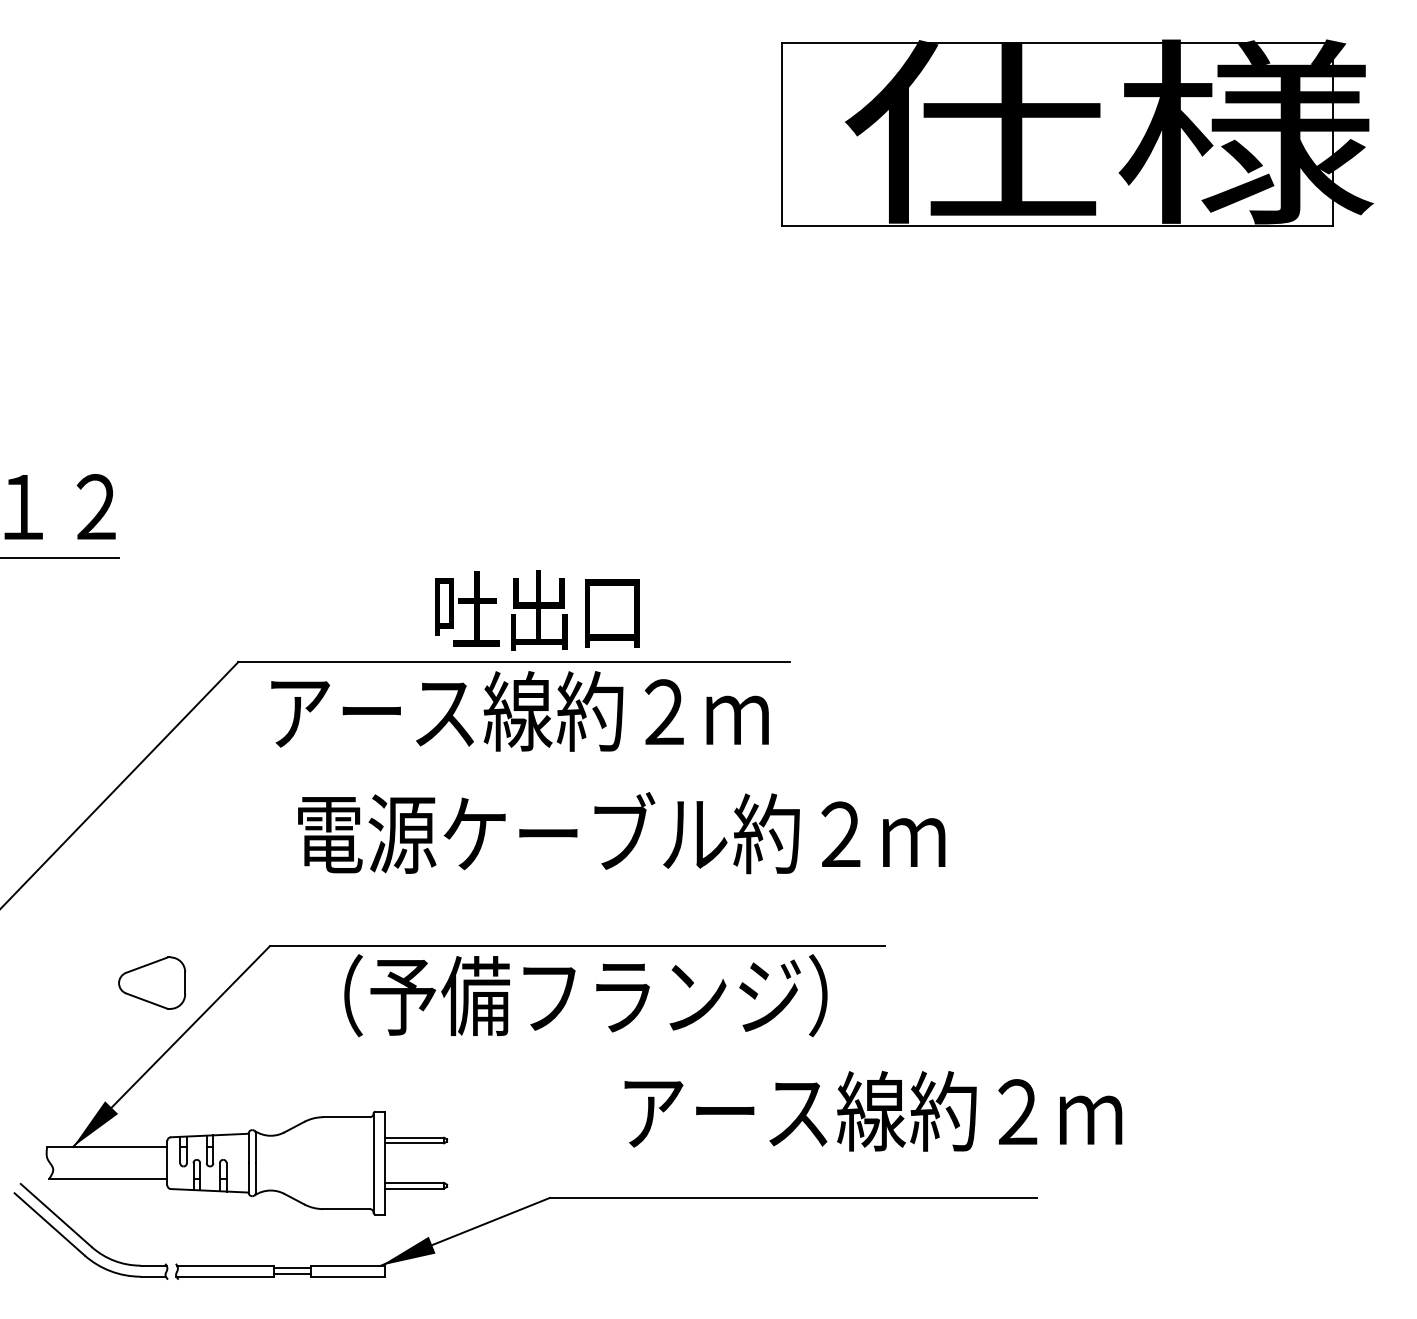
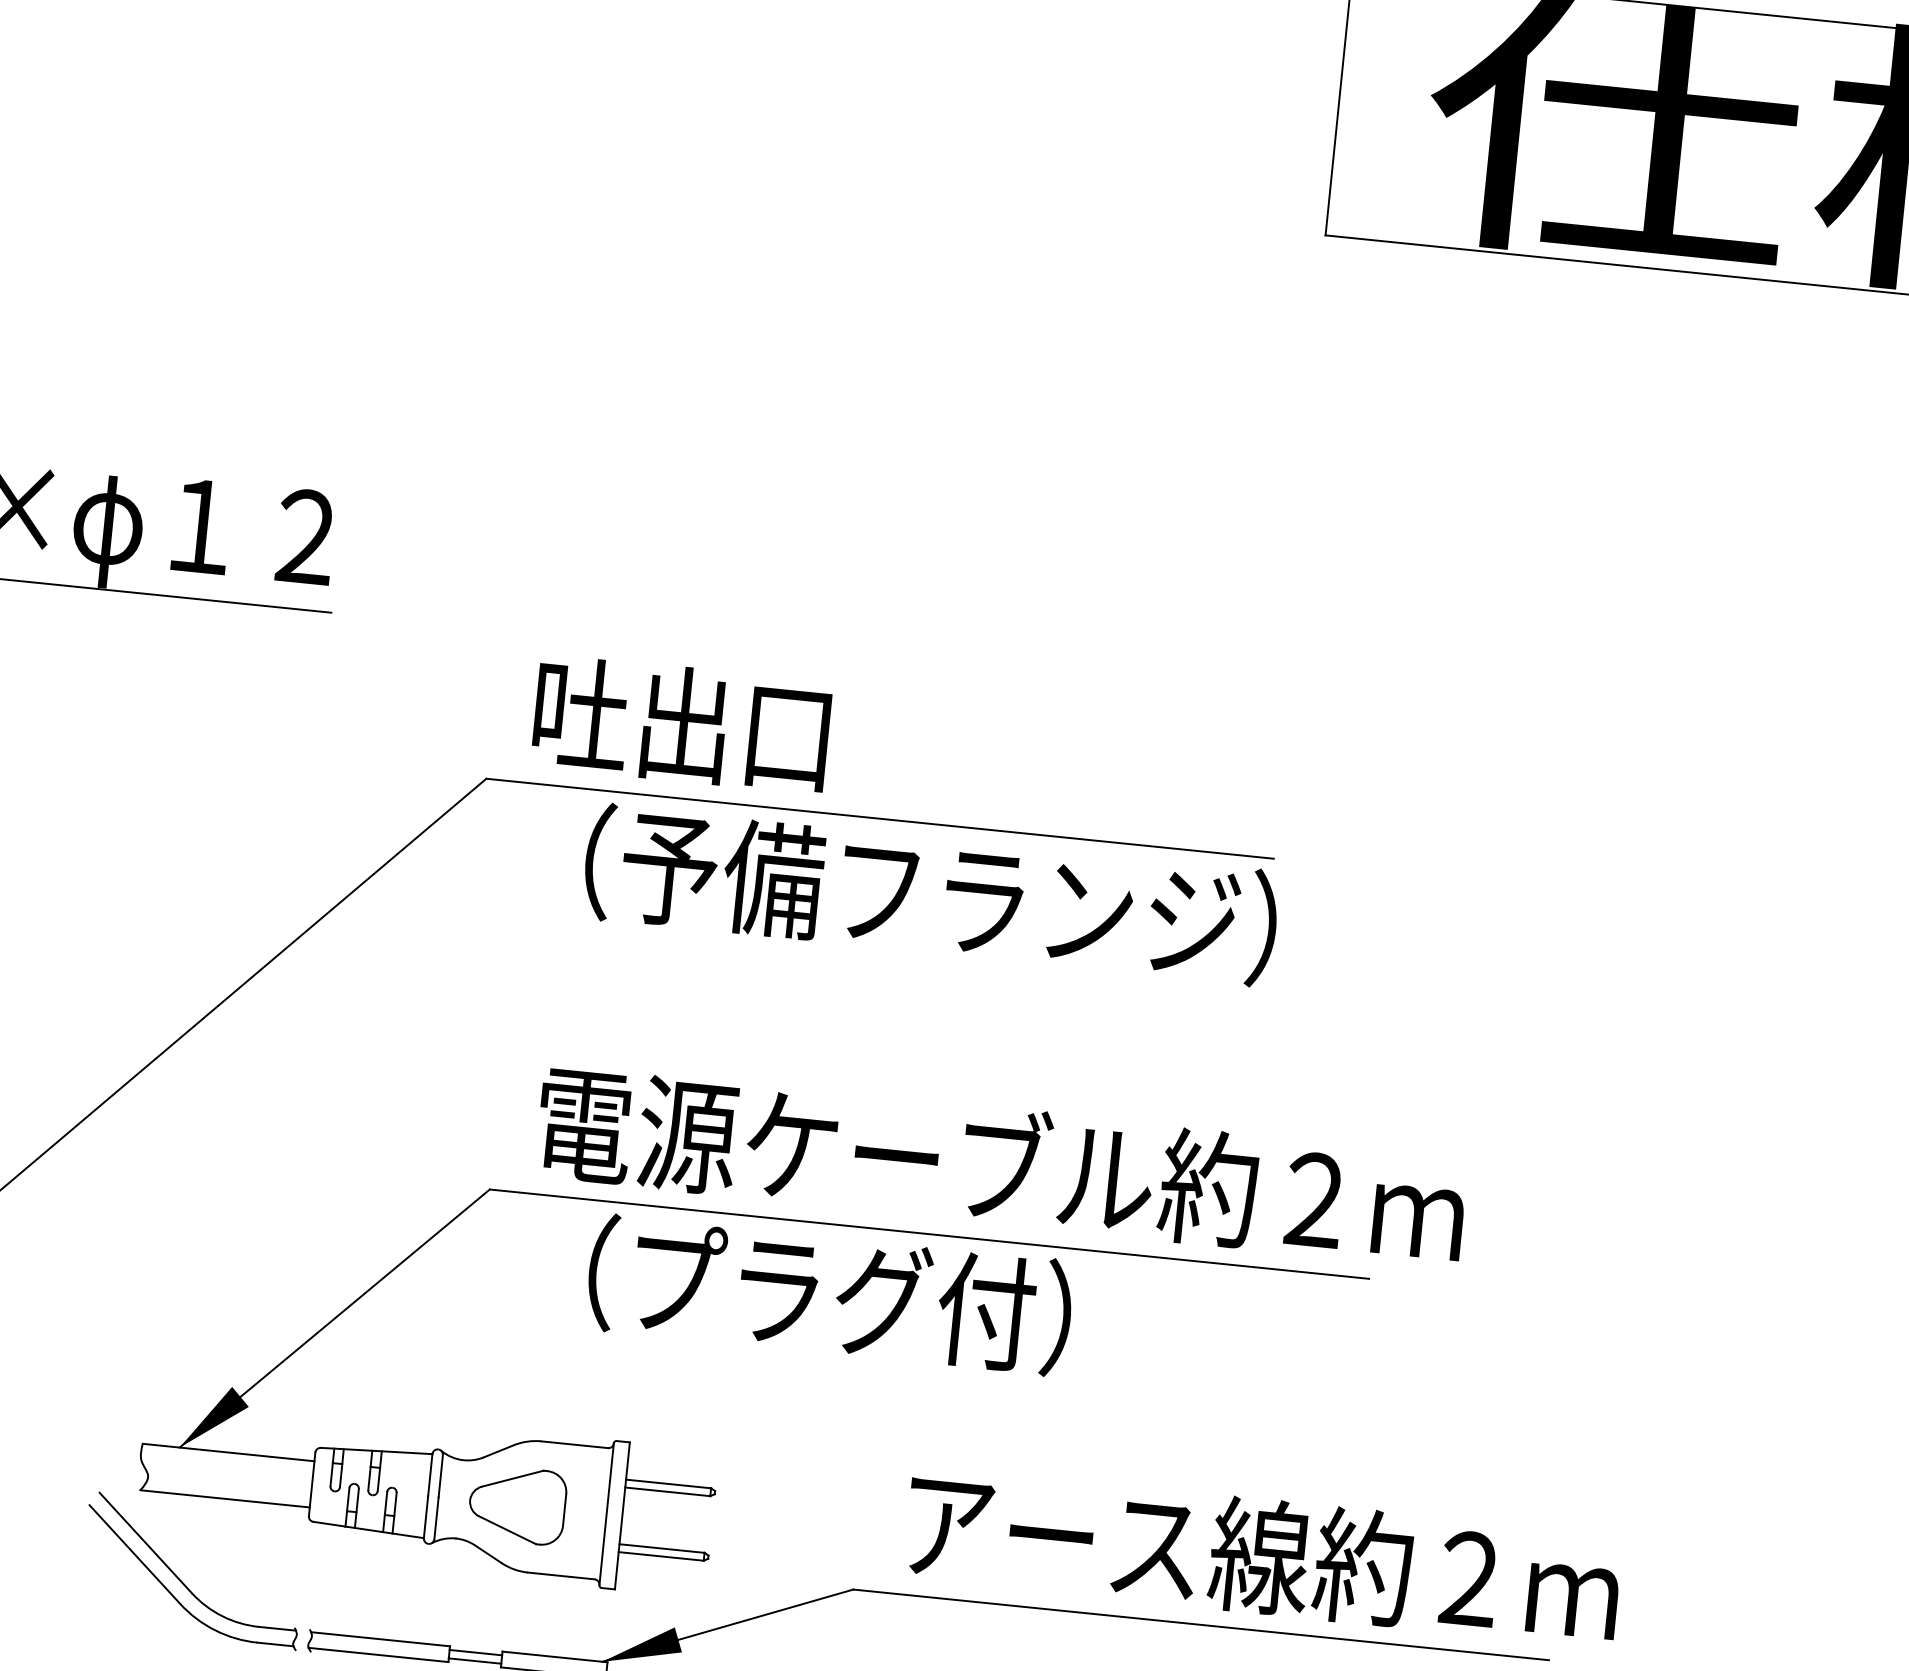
text: (537, 610) -> (682, 724), moved
text: (533, 710) -> (900, 890), アース線約２ｍ -> （予備フランジ）
text: (621, 833) -> (1001, 1166), moved
part: (152, 982) -> (518, 1504), moved
text: (598, 995) -> (952, 1307), （予備フランジ） -> （プラグ付）
text: (873, 1111) -> (1263, 1556), moved

